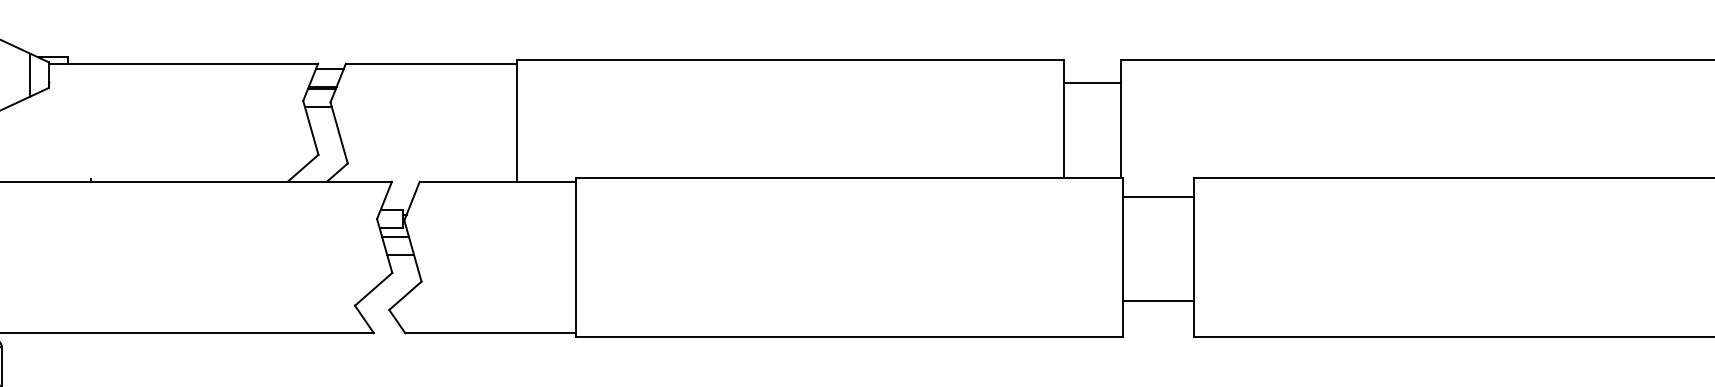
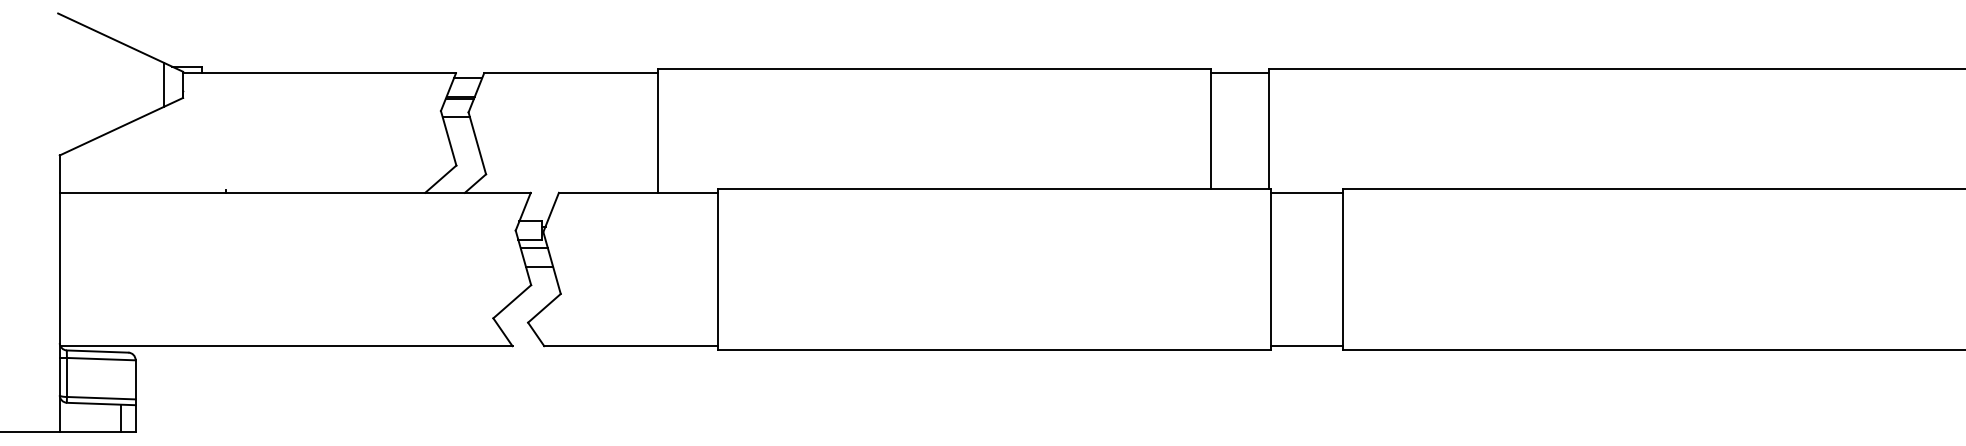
line: (1091, 83) -> (1239, 73), moved
line: (1157, 196) -> (1306, 192), moved
line: (1157, 300) -> (1306, 346), moved

